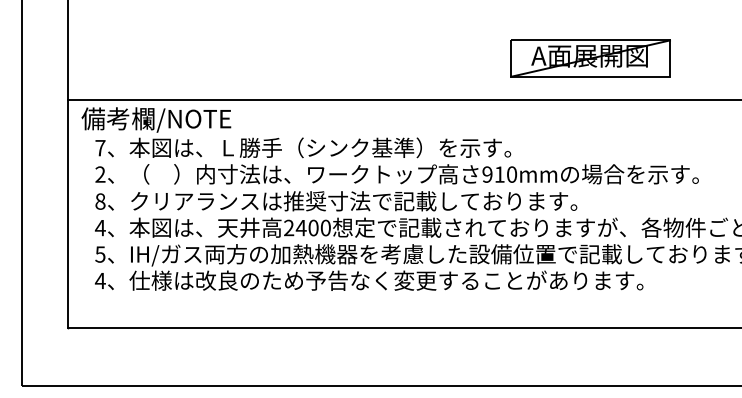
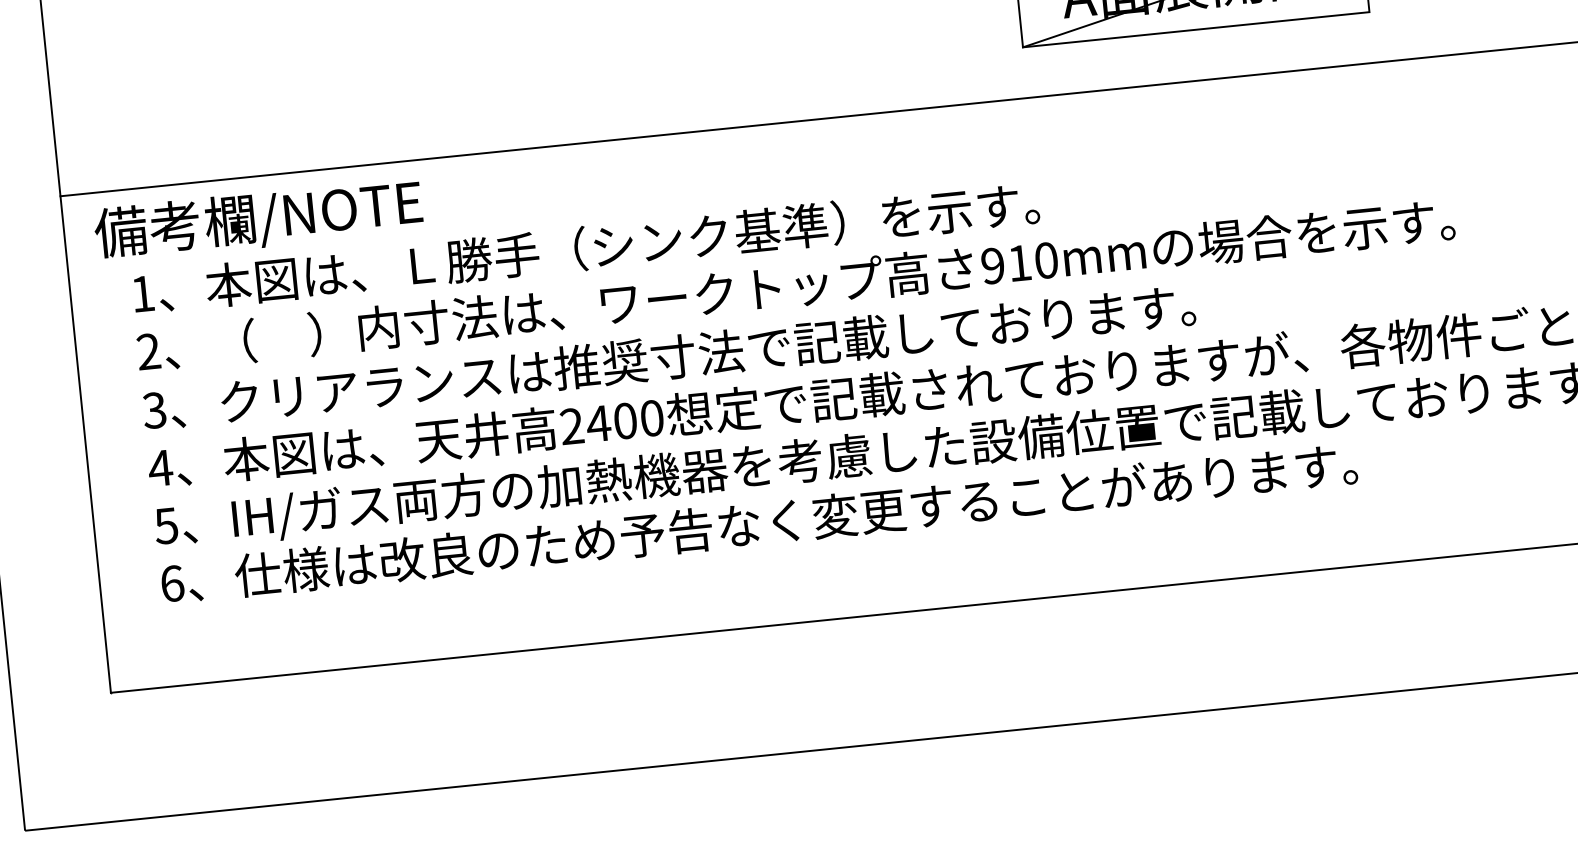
text: (100, 148) -> (143, 294), 7 -> 1
text: (100, 201) -> (154, 410), 8 -> 3
text: (99, 280) -> (170, 582), 4 -> 6

